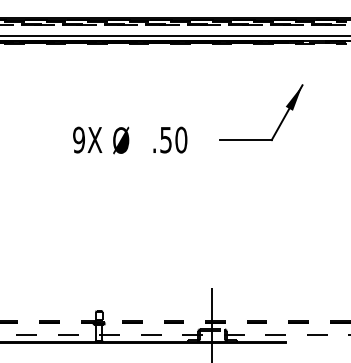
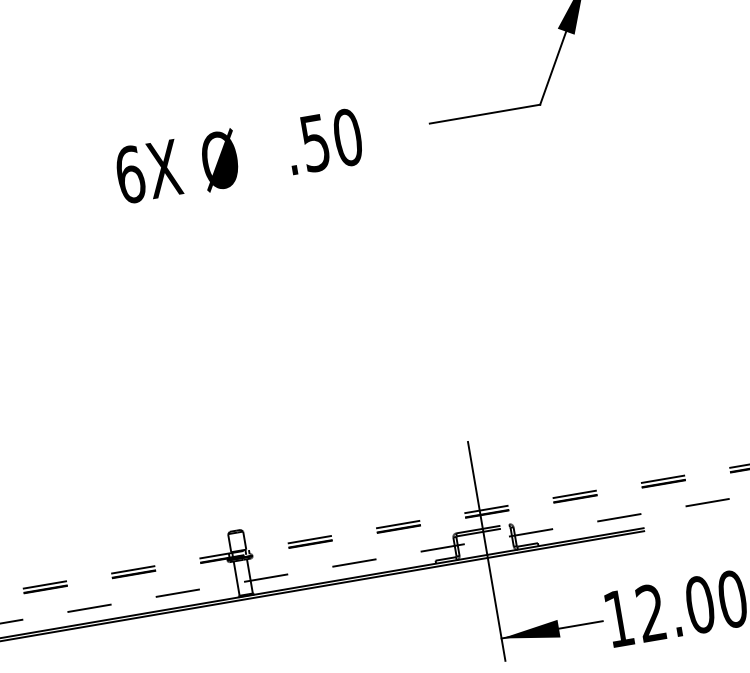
text: (79, 139) -> (130, 173), 9X -> 6X

